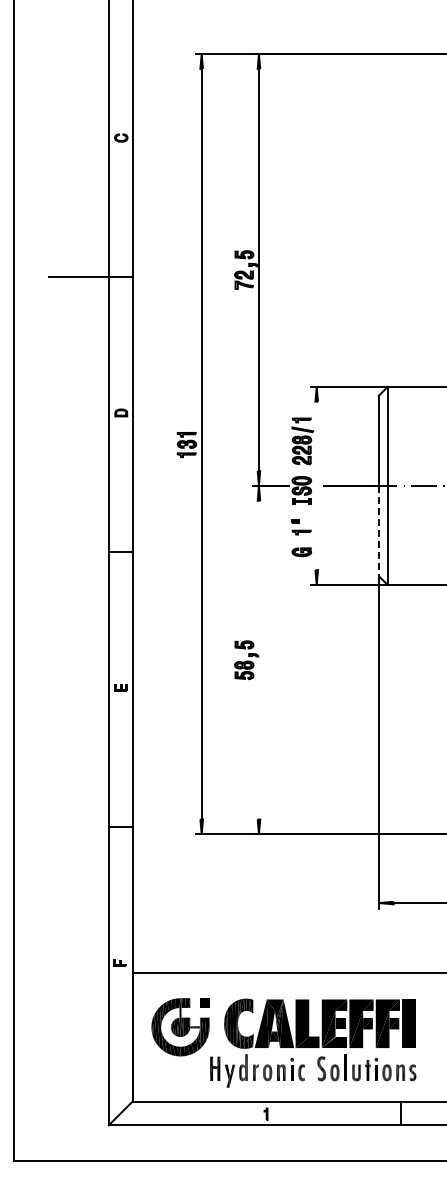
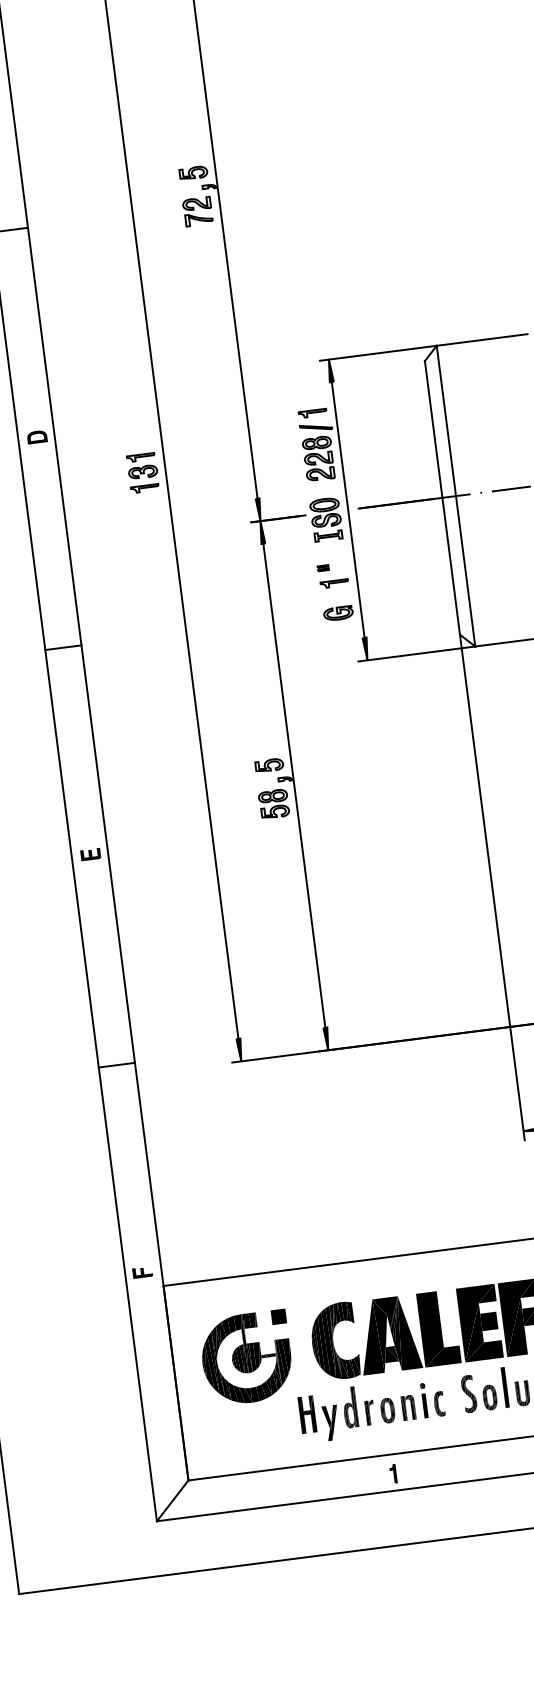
line: (316, 485) -> (347, 509), added
line: (378, 531) -> (450, 567), dashed -> solid
line: (258, 659) -> (293, 784), added

